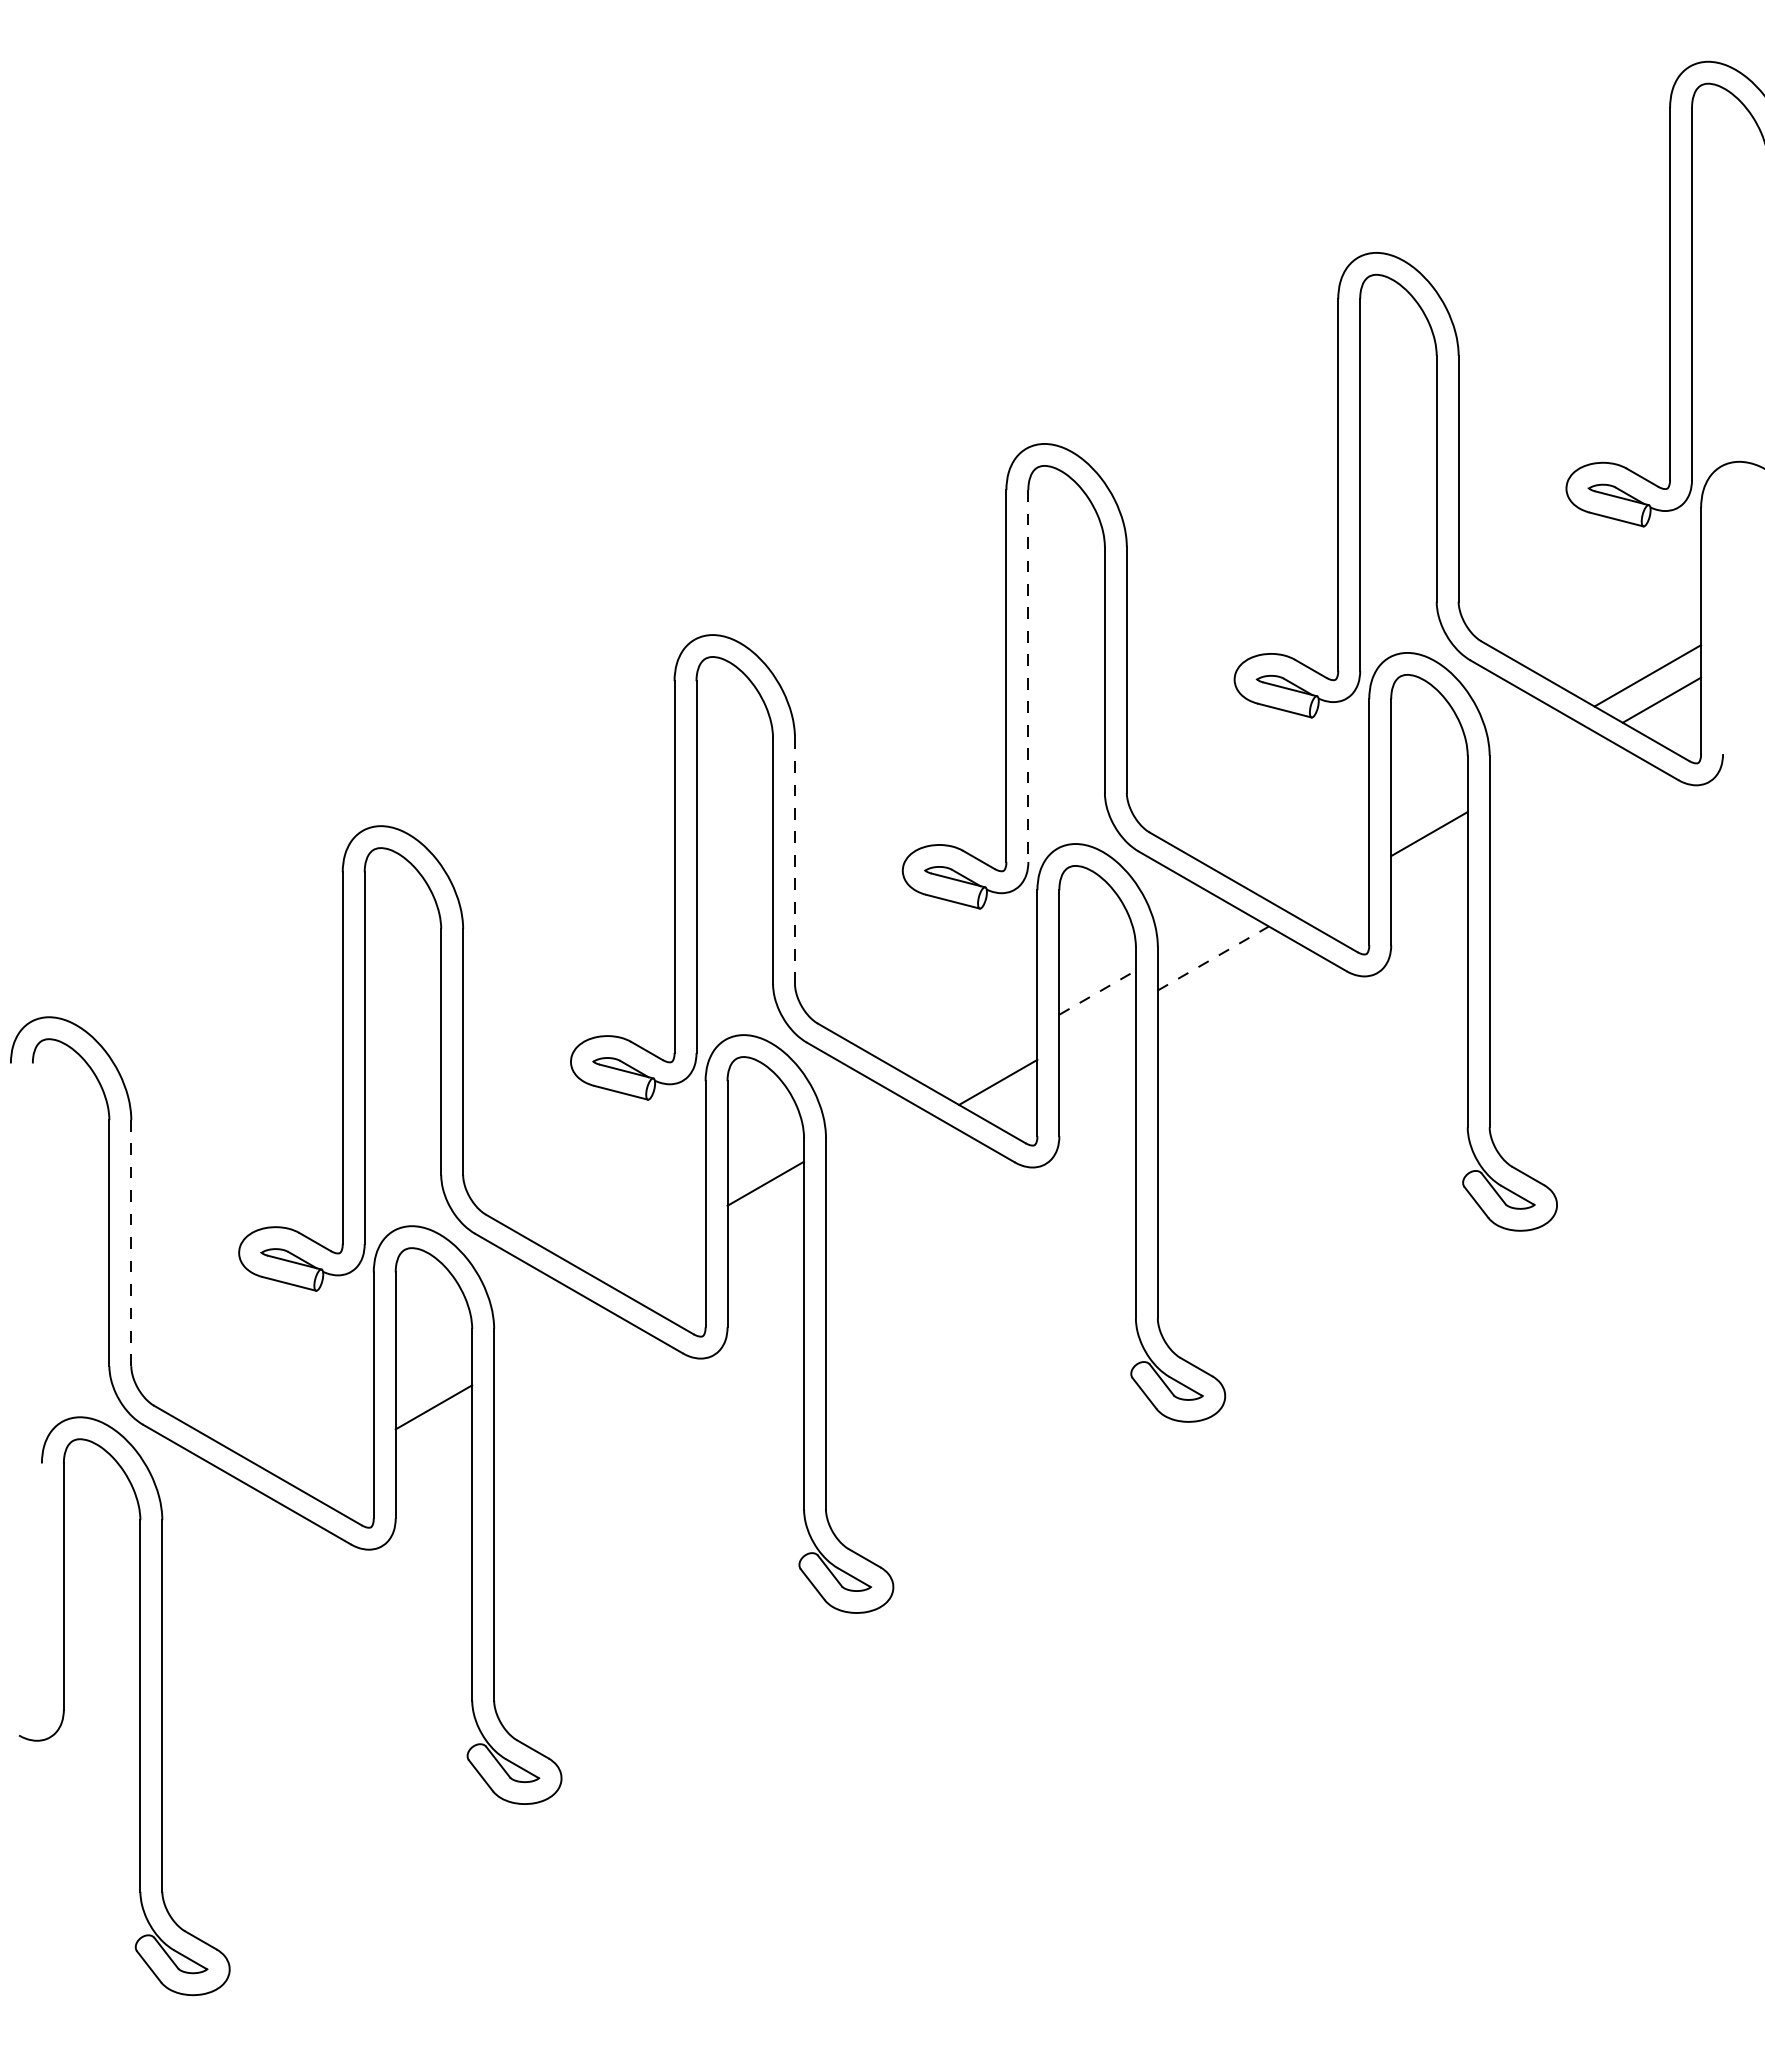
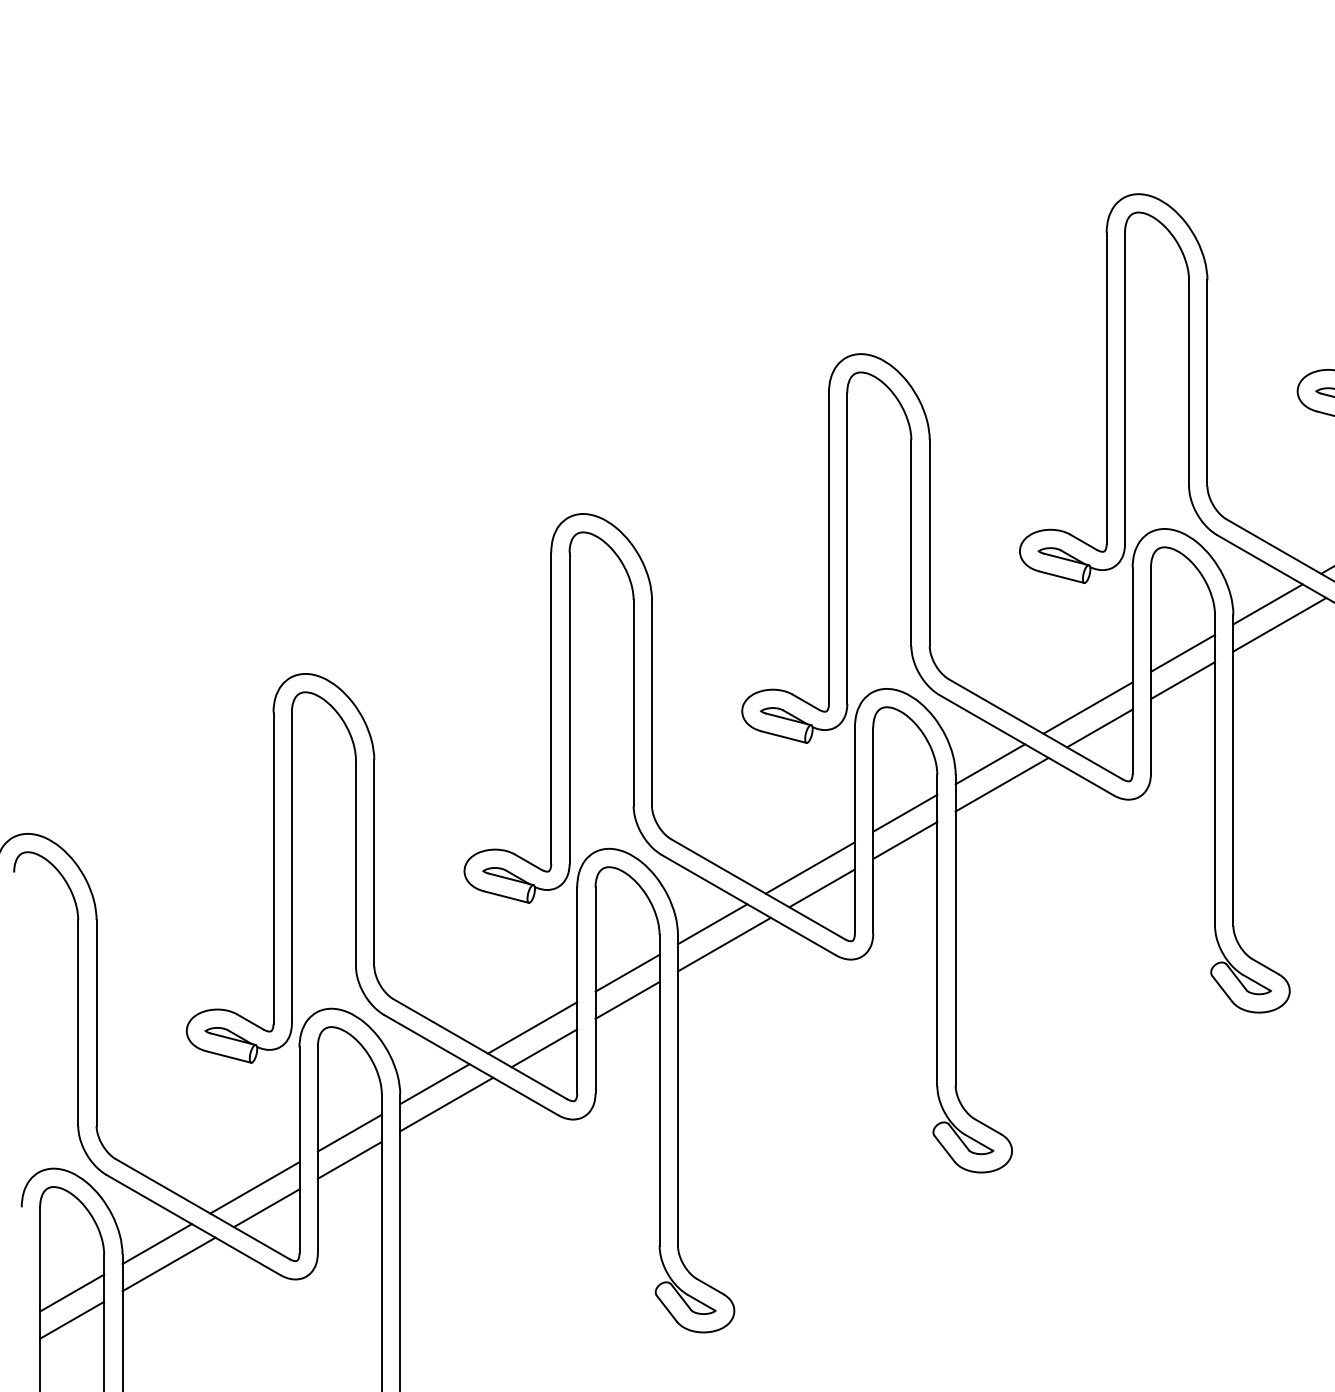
line: (1028, 676) -> (847, 548), dashed -> solid
line: (1530, 742) -> (1267, 603), added
line: (1544, 767) -> (1279, 624), added
line: (1429, 801) -> (1183, 653), added
line: (794, 860) -> (651, 702), dashed -> solid
line: (1315, 866) -> (1087, 707), added
line: (1329, 890) -> (1099, 727), added
line: (1198, 934) -> (989, 764), added
line: (1213, 958) -> (1002, 784), dashed -> solid
line: (1098, 992) -> (906, 813), dashed -> solid
line: (1097, 1025) -> (905, 840), added
line: (983, 1057) -> (809, 867), added
line: (867, 1125) -> (712, 924), added
line: (881, 1149) -> (724, 944), added
line: (765, 1216) -> (627, 1000), added
line: (131, 1242) -> (96, 1022), dashed -> solid
line: (652, 1248) -> (532, 1027), added
line: (666, 1273) -> (544, 1048), added
line: (535, 1316) -> (434, 1084), added
line: (549, 1340) -> (446, 1104), added
line: (433, 1374) -> (349, 1132), added
line: (320, 1439) -> (254, 1187), added
line: (334, 1464) -> (266, 1208), added
line: (203, 1507) -> (156, 1244), added
line: (217, 1531) -> (168, 1264), added
line: (101, 1565) -> (71, 1292), added
line: (101, 1598) -> (71, 1320), added

